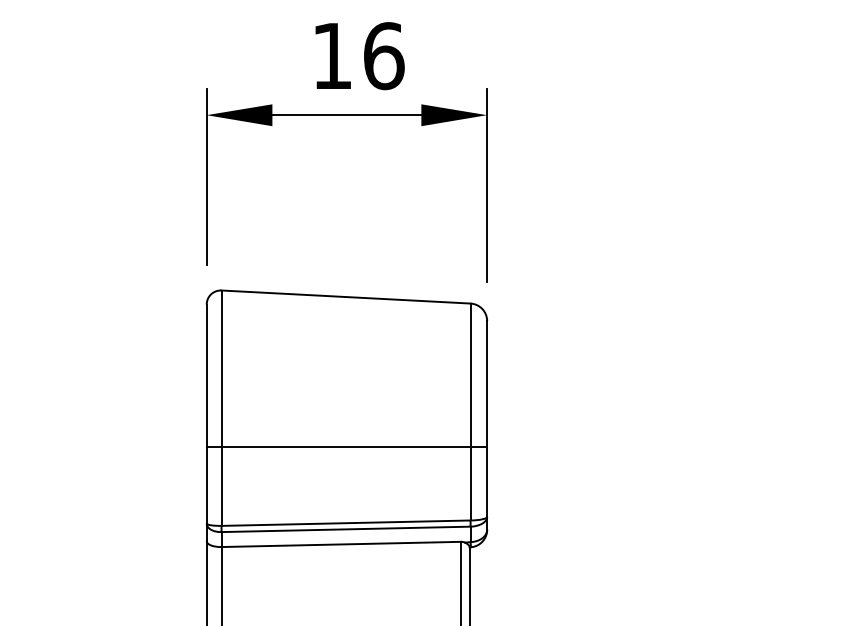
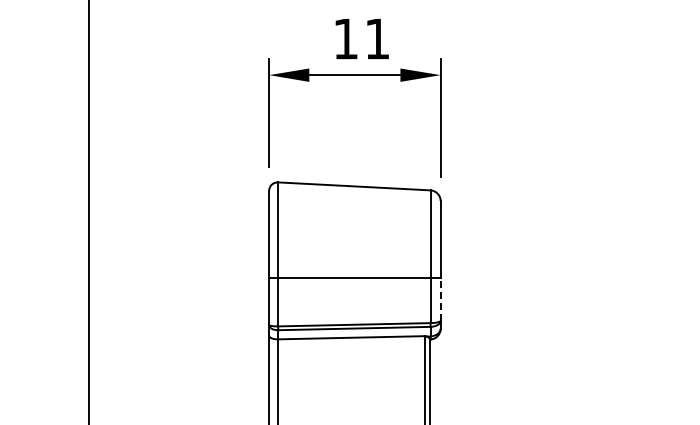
text: (383, 55) -> (377, 38), 16 -> 11
line: (486, 481) -> (440, 299), solid -> dashed

